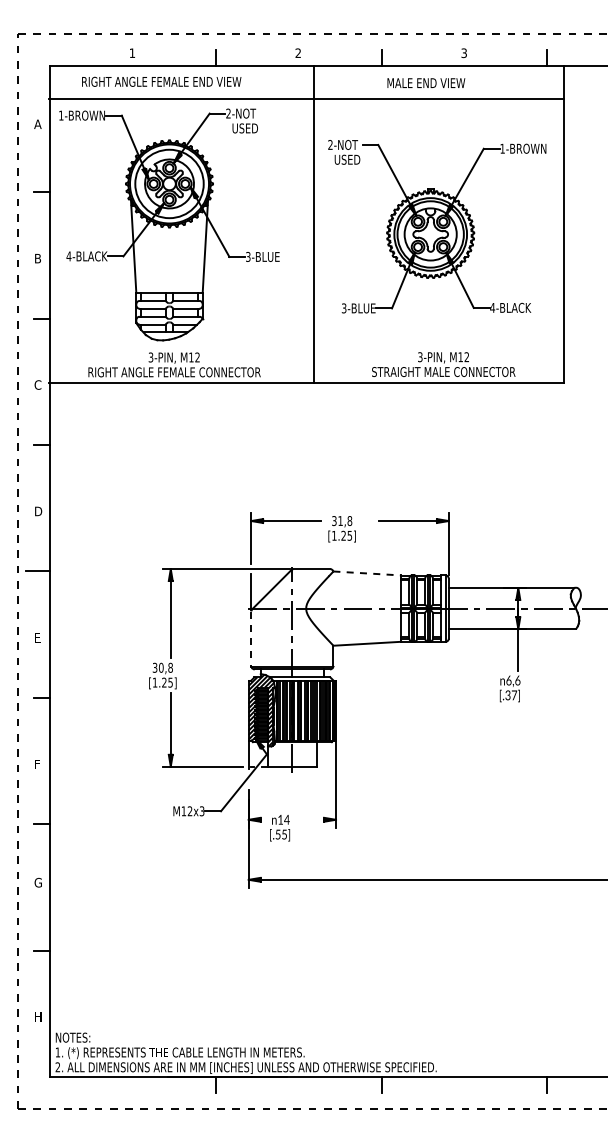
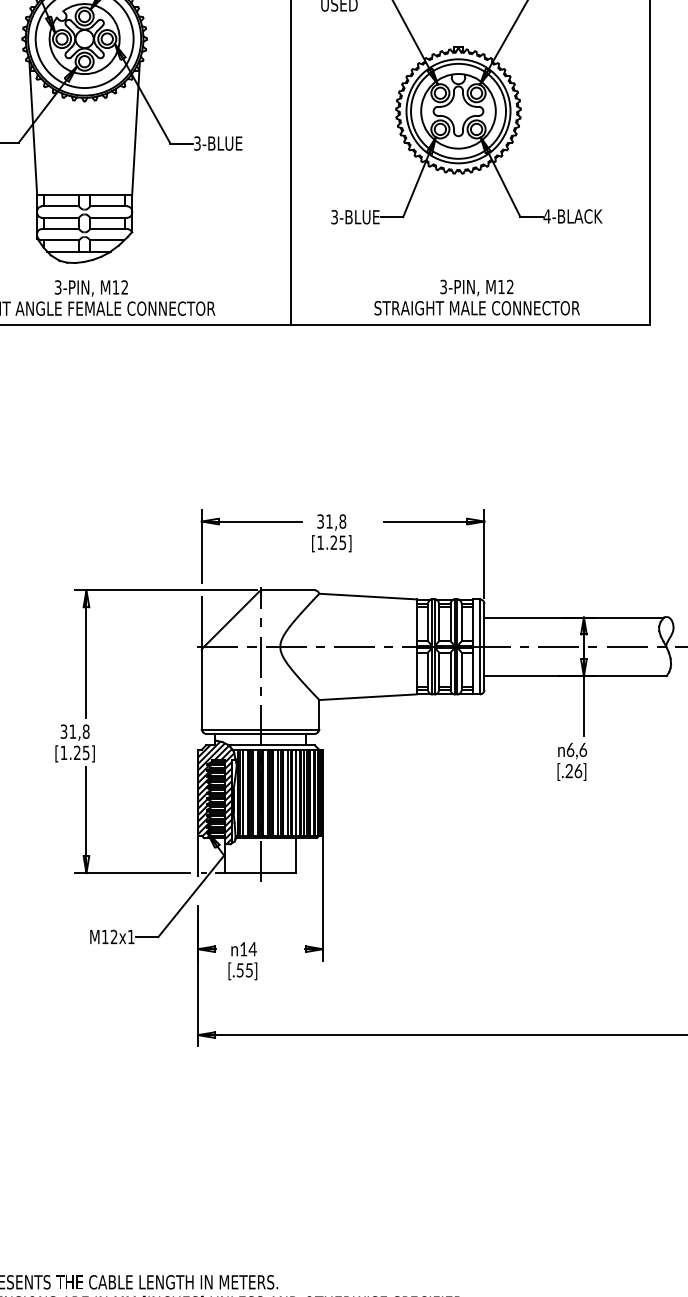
line: (367, 573) -> (368, 596), dashed -> solid
line: (251, 639) -> (202, 691), dashed -> solid
text: (161, 667) -> (73, 731), 30,8 -> 31,8
text: (511, 695) -> (574, 771), [.37] -> [.26]
text: (201, 811) -> (130, 937), M12x3 -> M12x1

